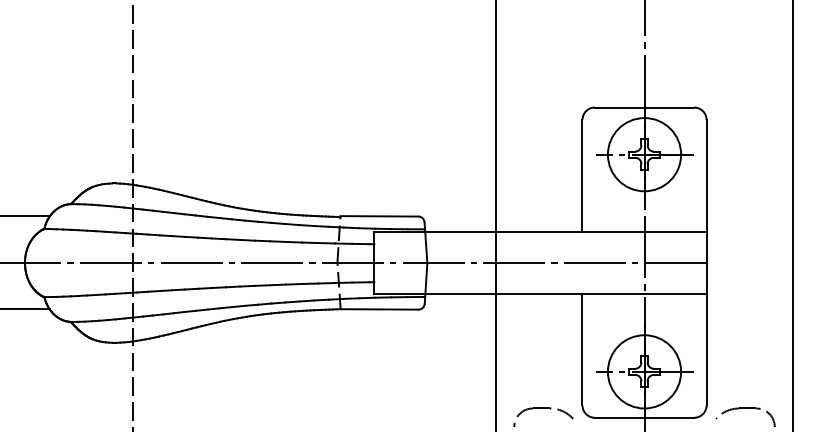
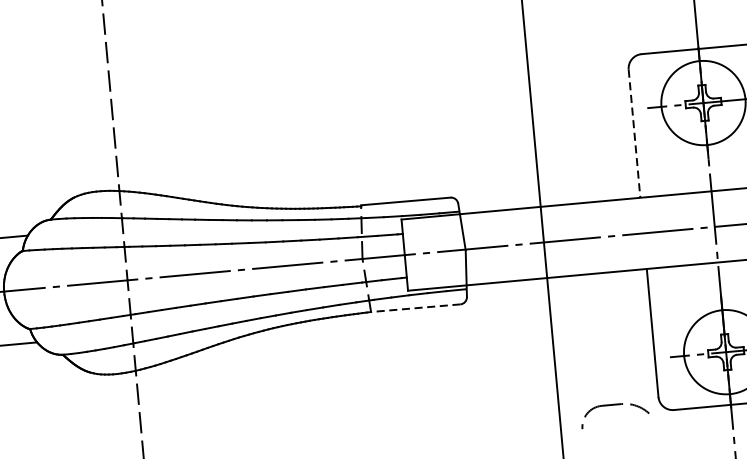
line: (582, 175) -> (634, 133), solid -> dashed
line: (379, 309) -> (415, 308), solid -> dashed

